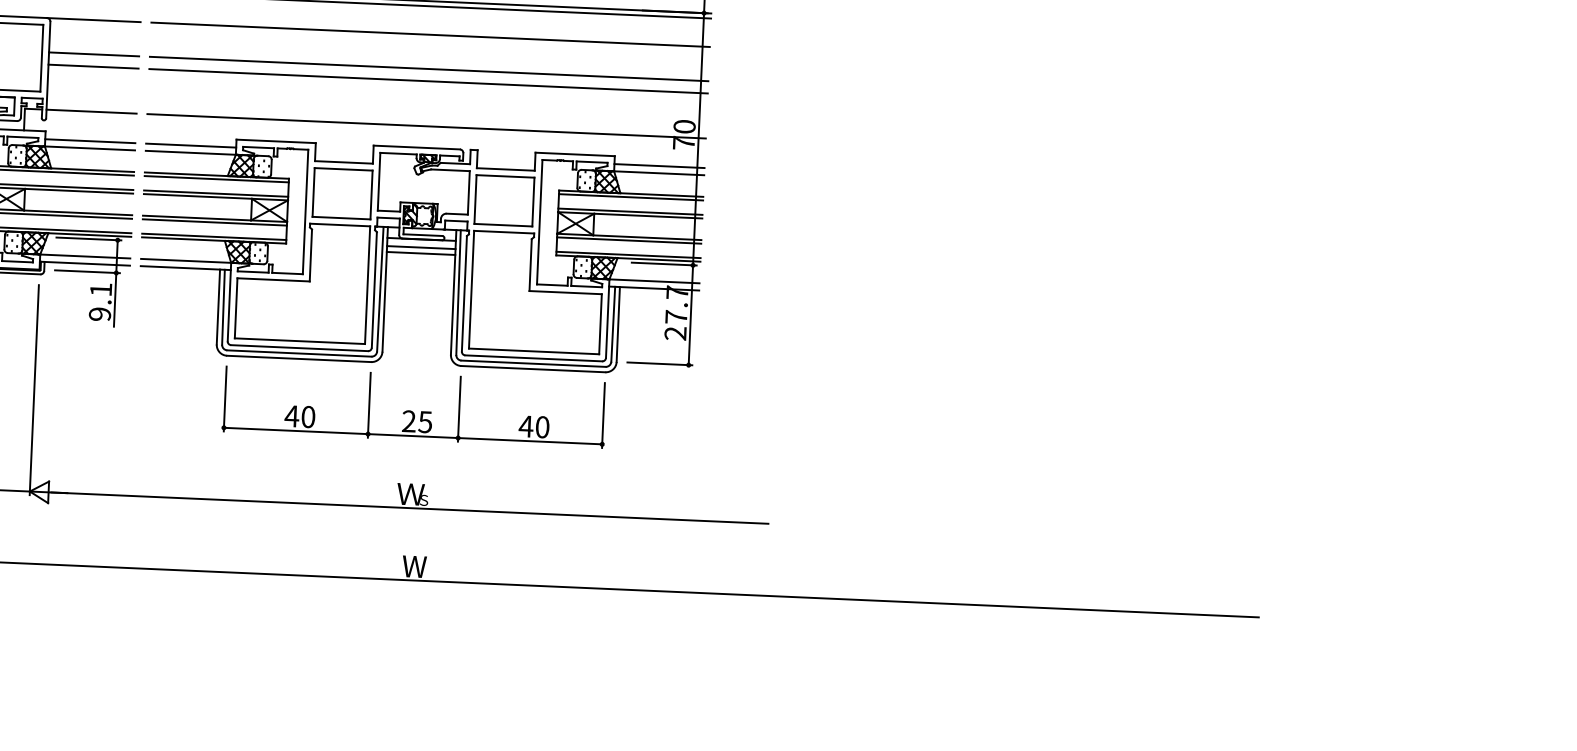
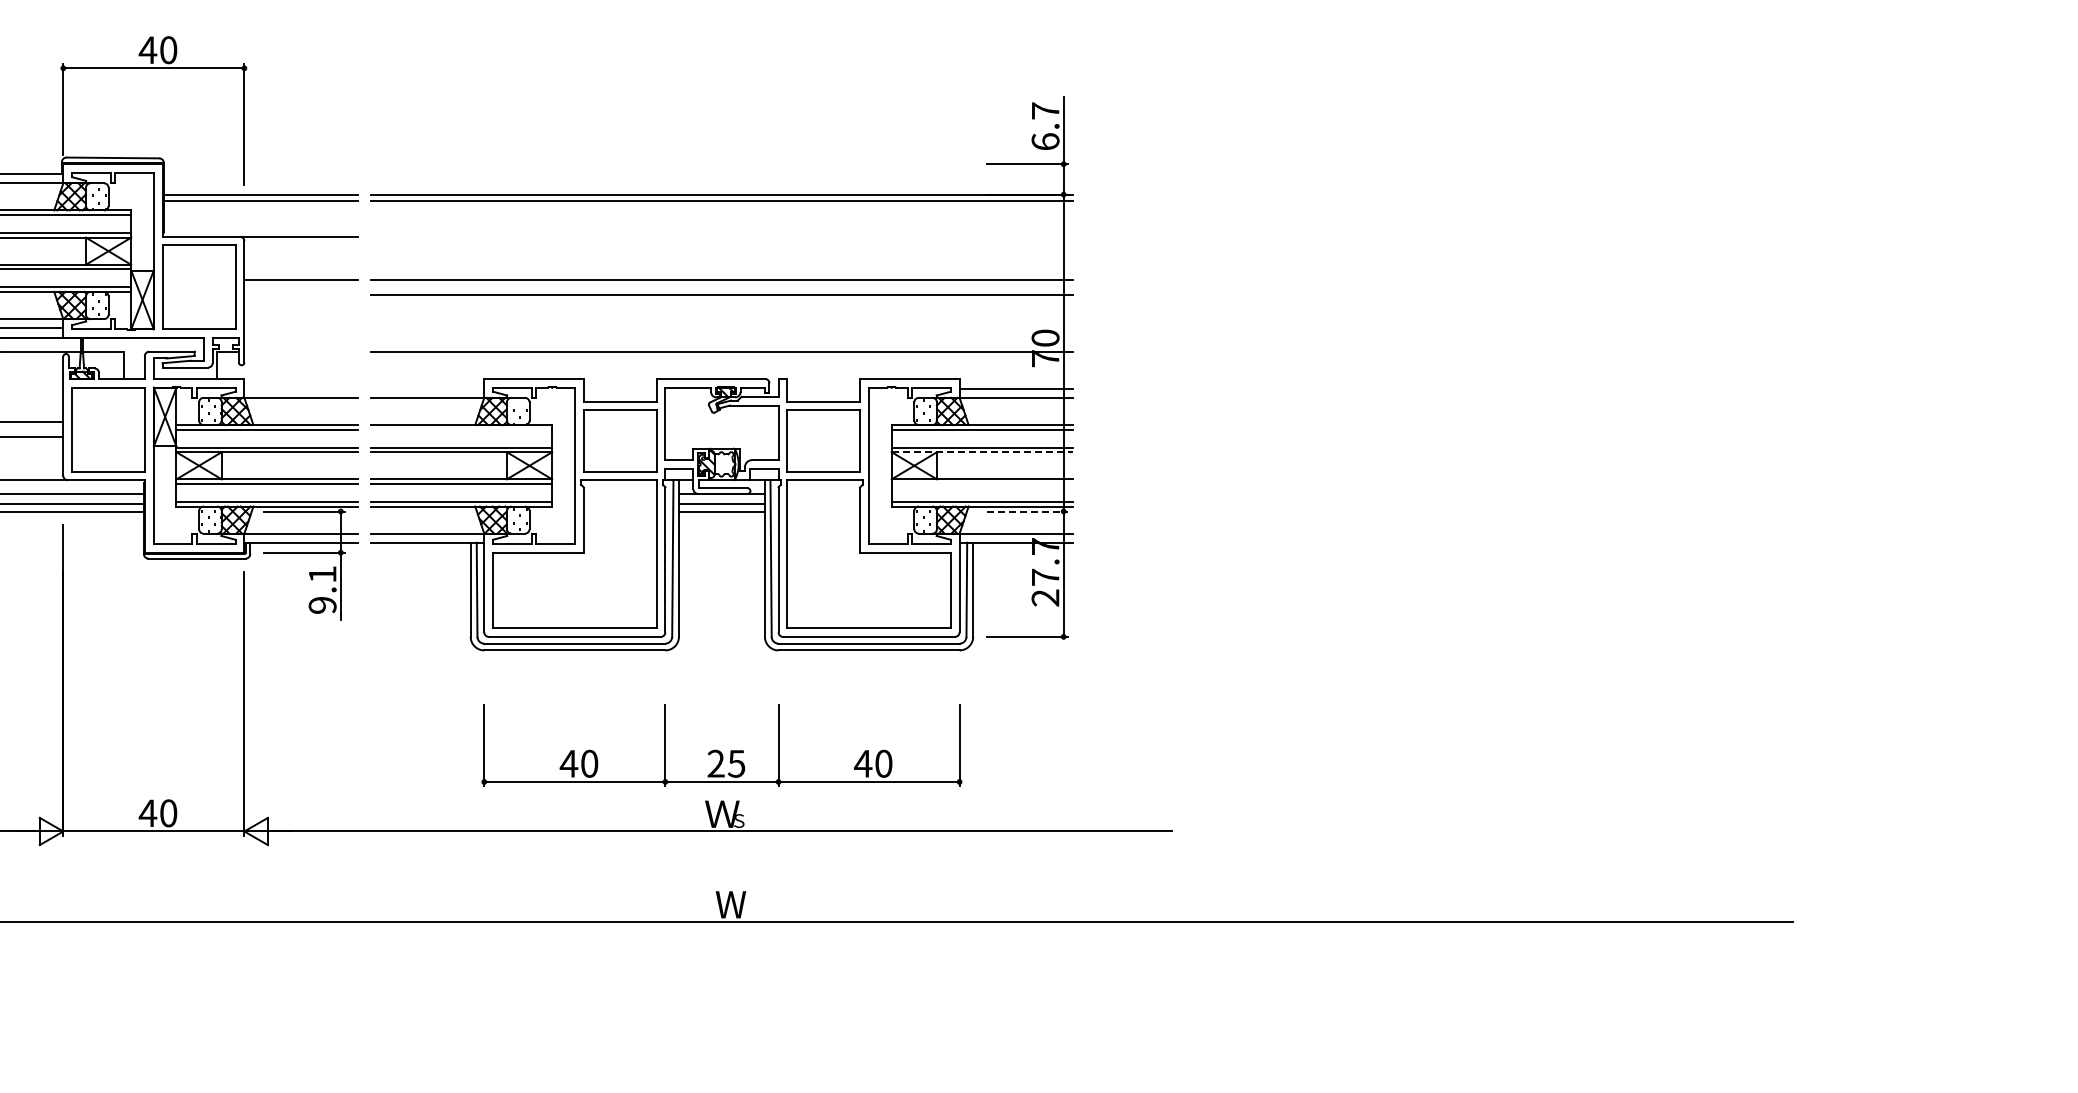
line: (430, 34) -> (721, 236), removed
line: (93, 66) -> (300, 295), removed
line: (91, 111) -> (300, 351), removed
line: (89, 140) -> (300, 388), removed
line: (191, 145) -> (427, 388), removed
line: (216, 179) -> (461, 429), removed
line: (630, 215) -> (982, 452), solid -> dashed
line: (628, 240) -> (981, 483), removed
line: (664, 264) -> (1027, 511), solid -> dashed
part: (414, 407) -> (721, 745), moved

